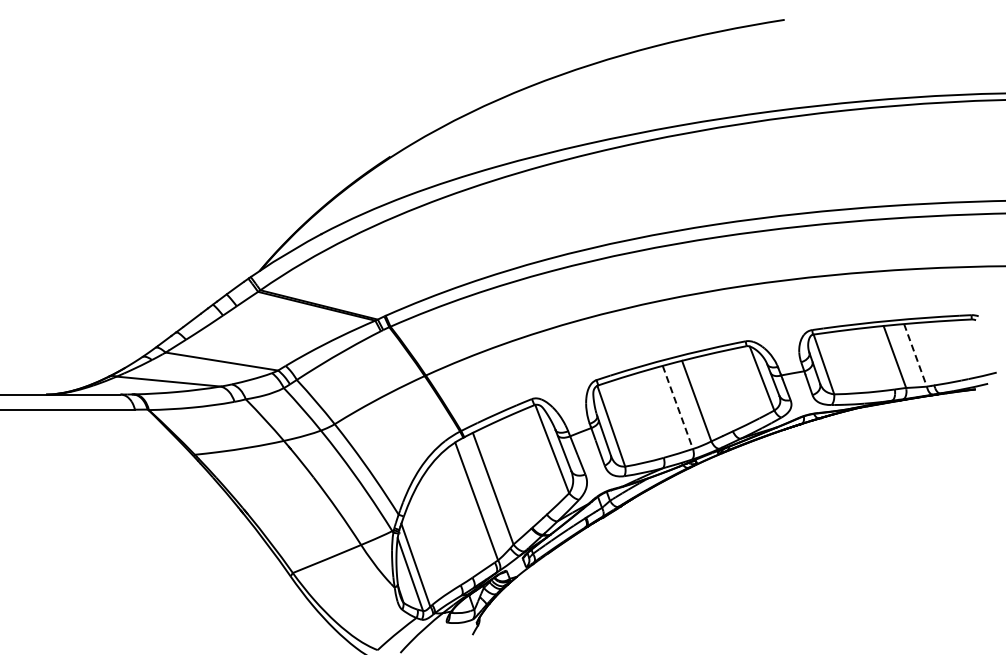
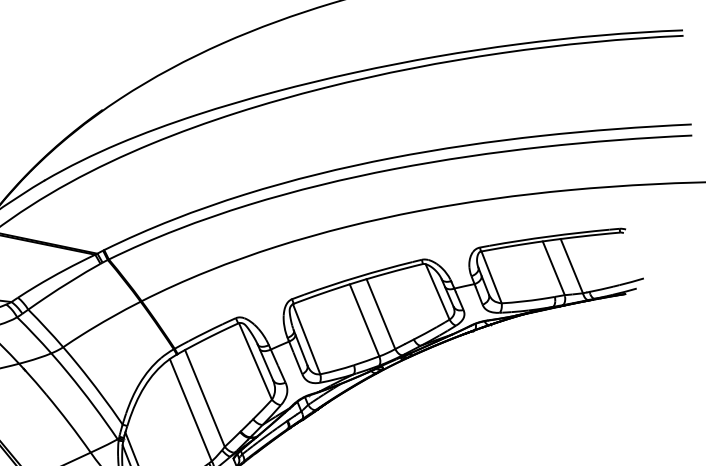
line: (915, 355) -> (571, 266), dashed -> solid
line: (678, 407) -> (365, 320), dashed -> solid

